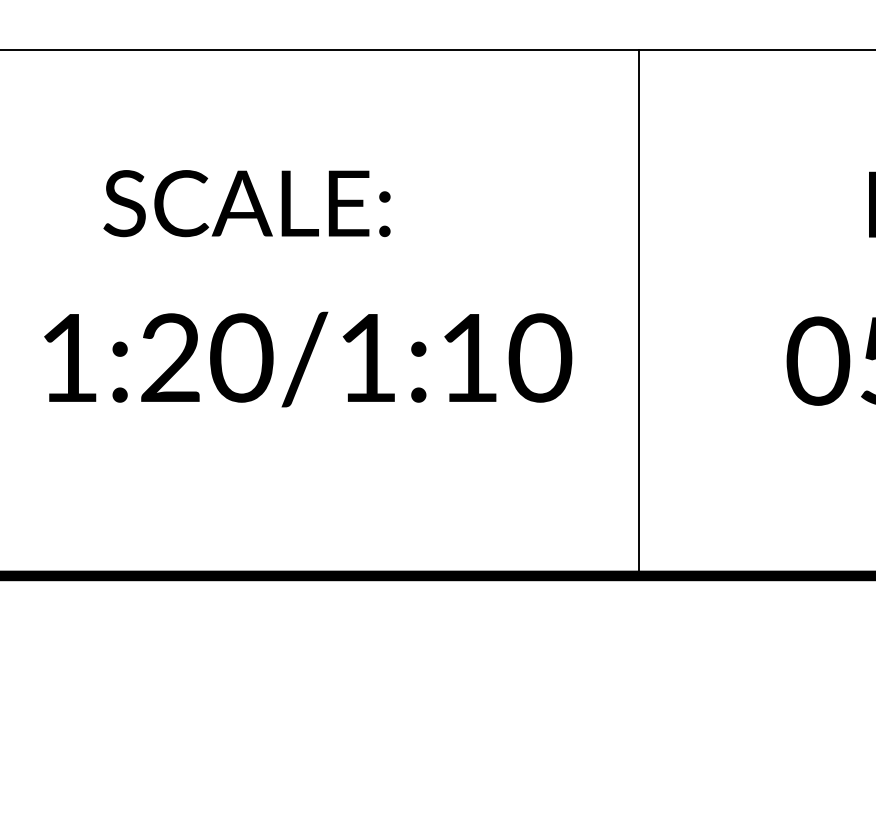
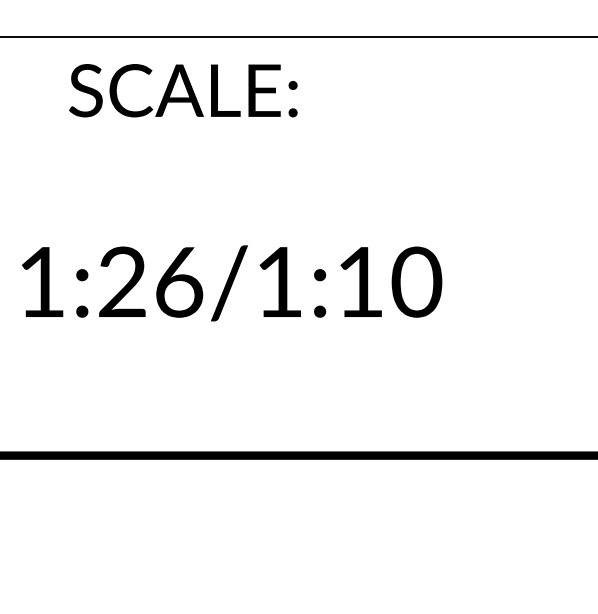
text: (246, 203) -> (182, 90), moved
line: (638, 312) -> (495, 245), removed
text: (241, 357) -> (178, 281), 1:20/1:10 -> 1:26/1:10

